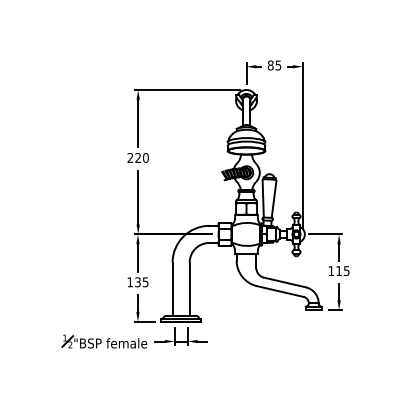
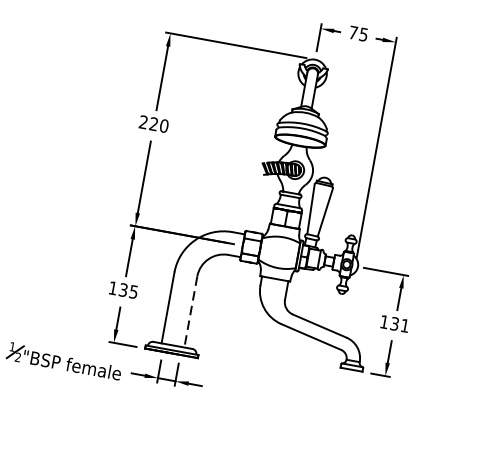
text: (270, 65) -> (353, 32), 85 -> 75
text: (342, 271) -> (399, 325), 115 -> 131
line: (189, 289) -> (190, 312), solid -> dashed

